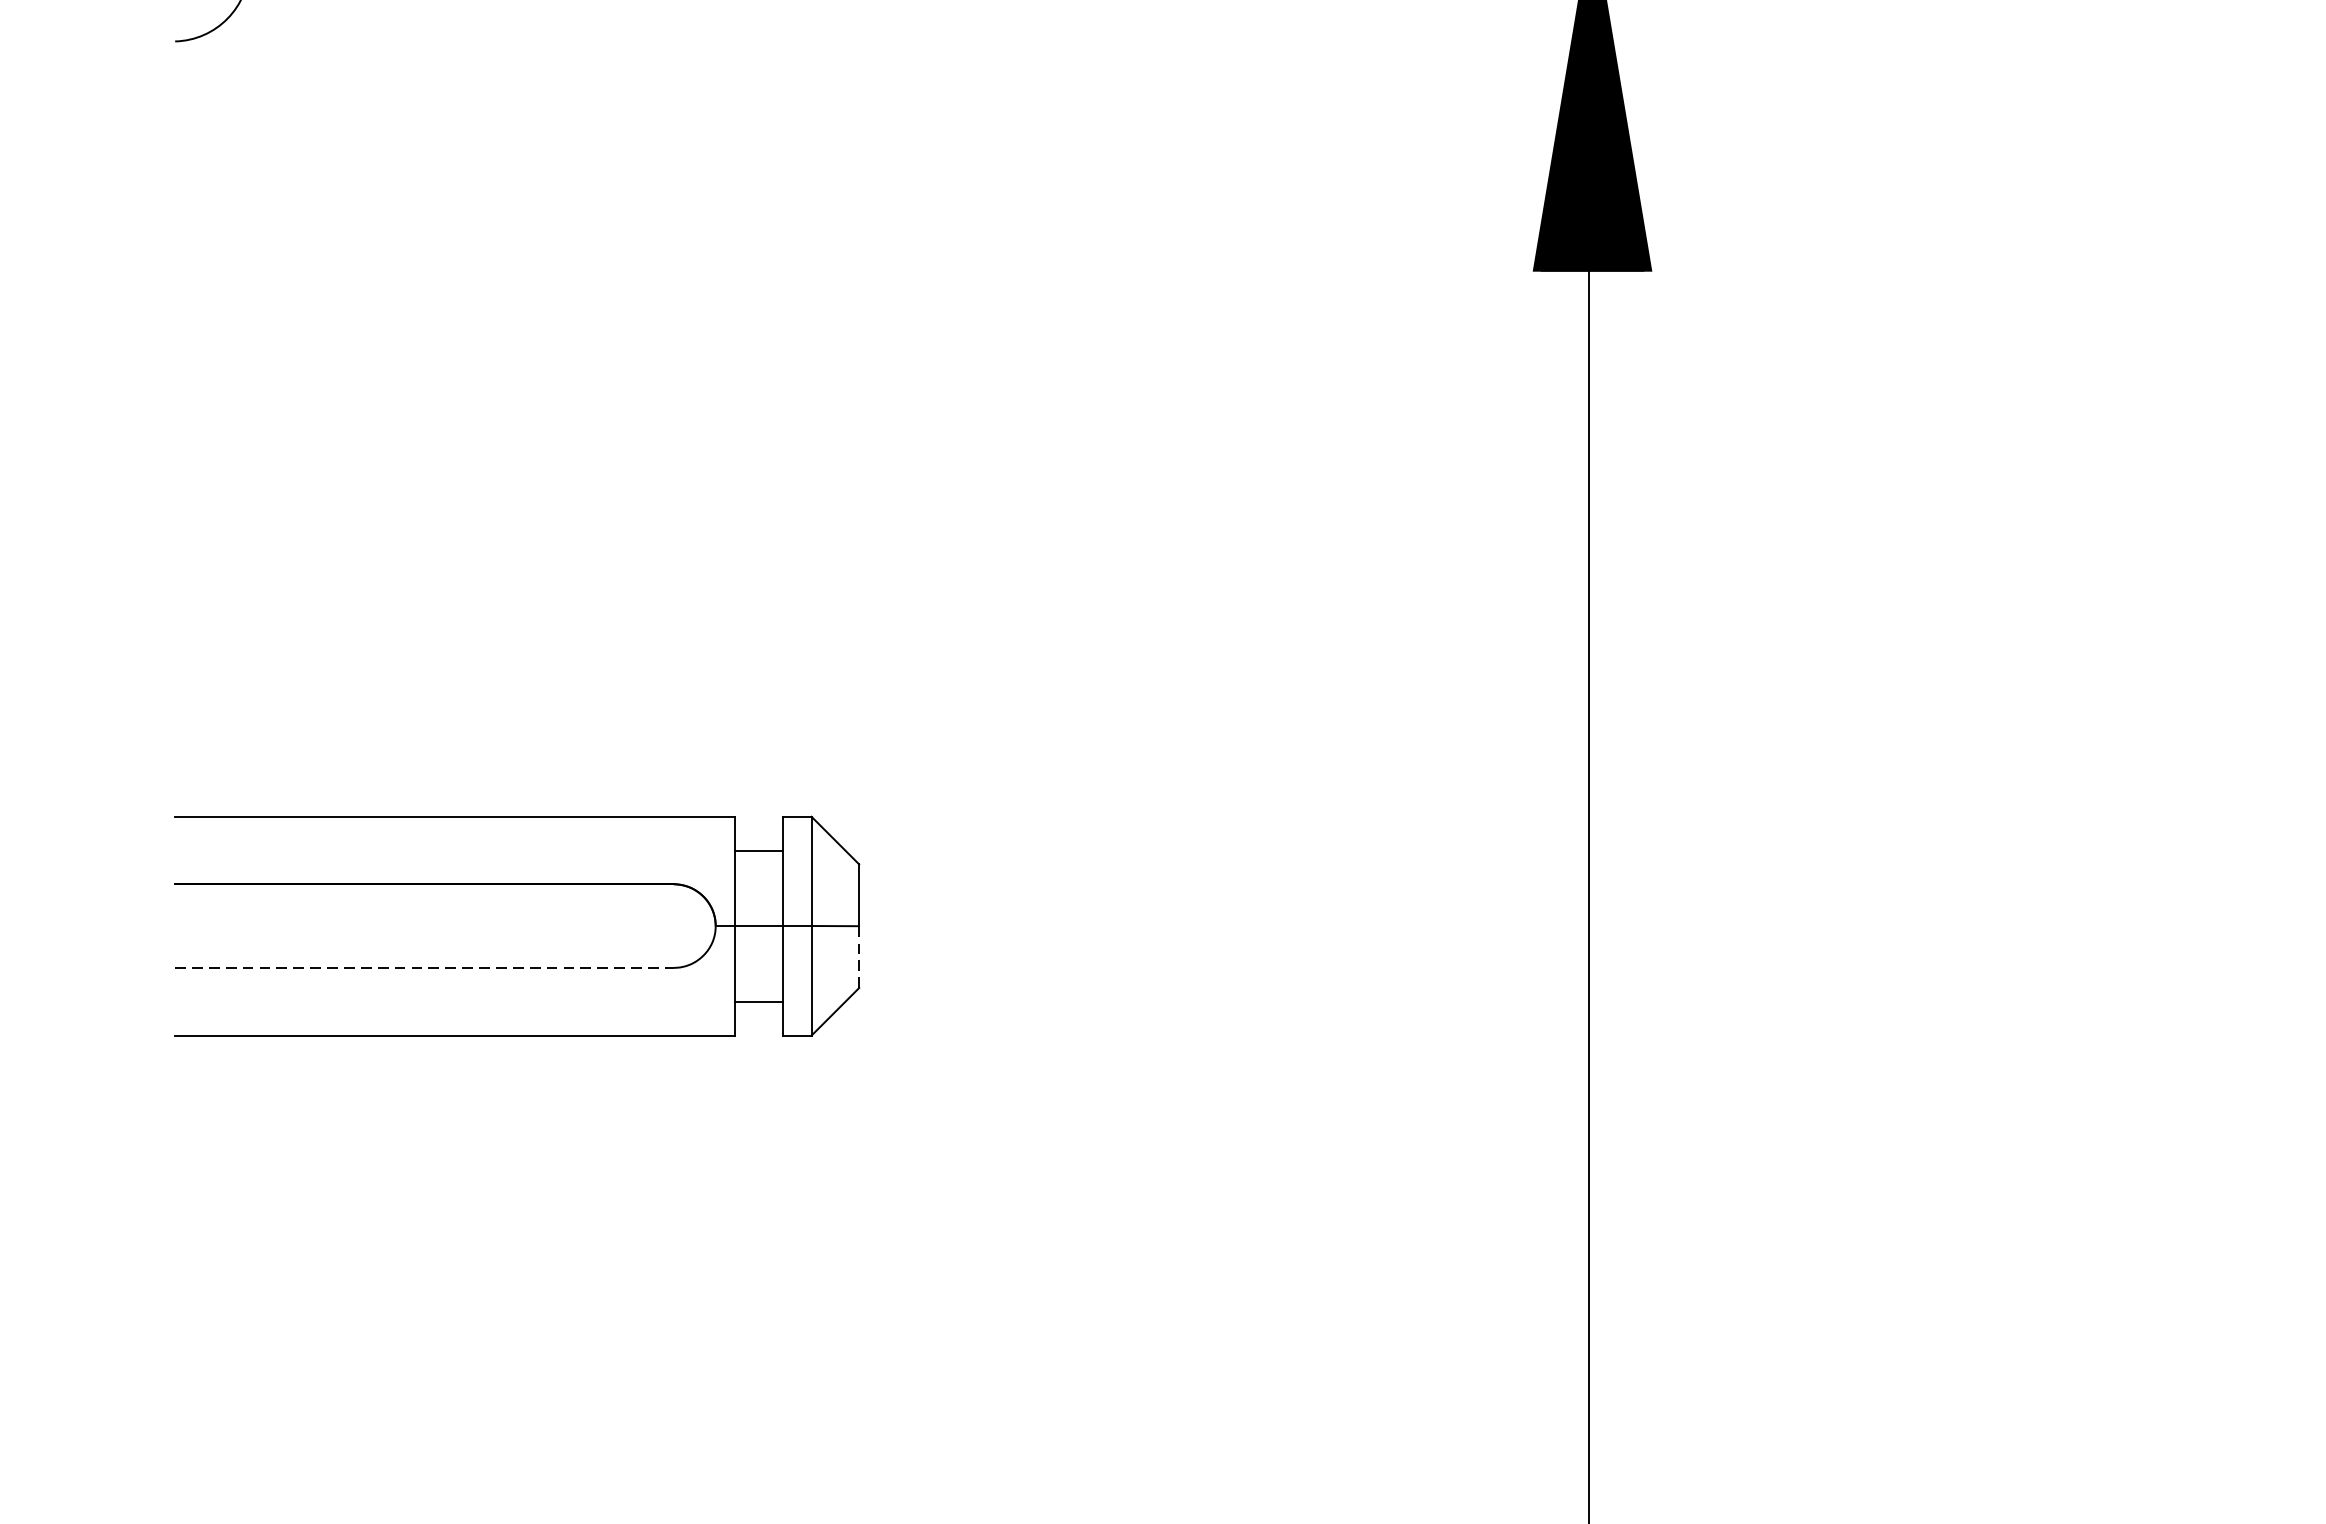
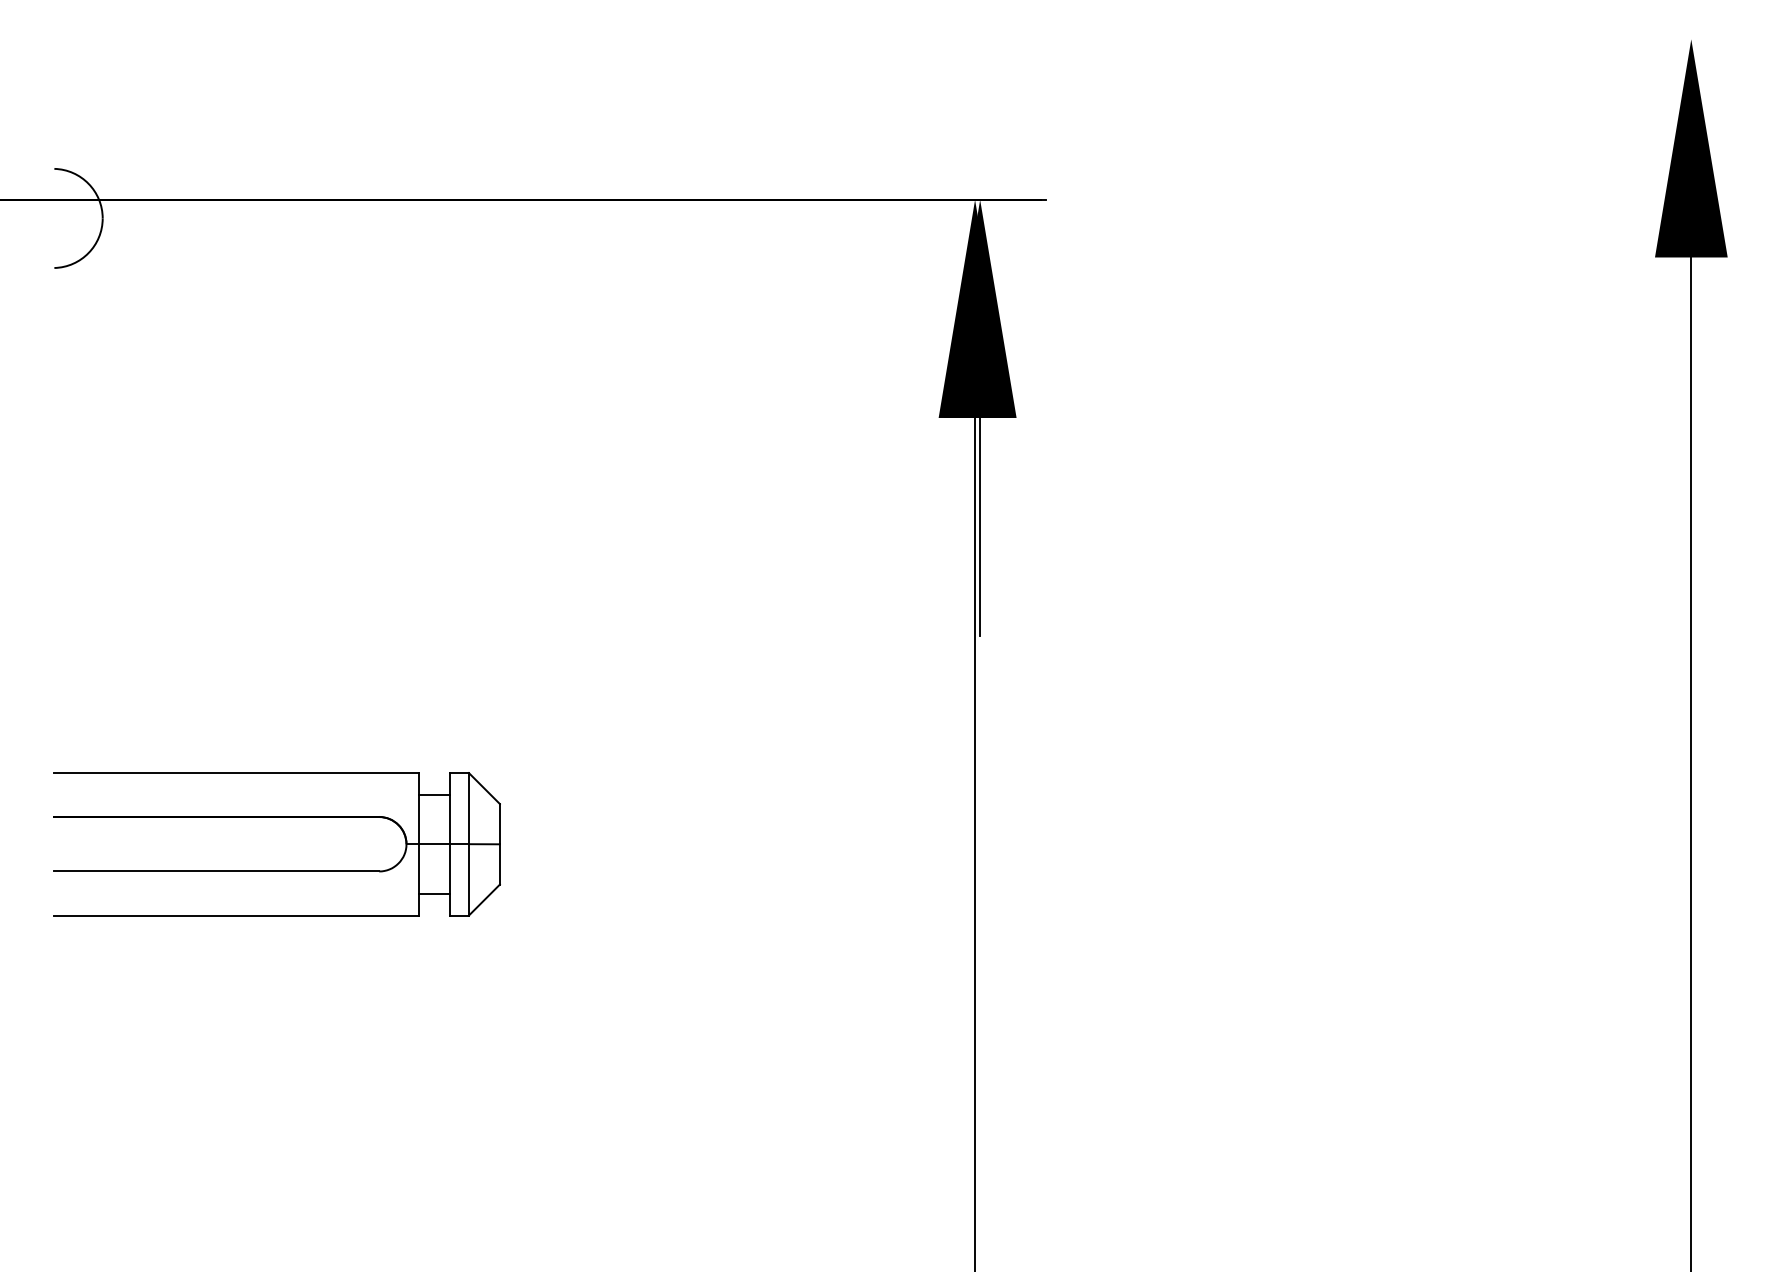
line: (1596, 438) -> (980, 526), added
line: (858, 955) -> (499, 863), dashed -> solid
line: (425, 967) -> (217, 871), dashed -> solid

